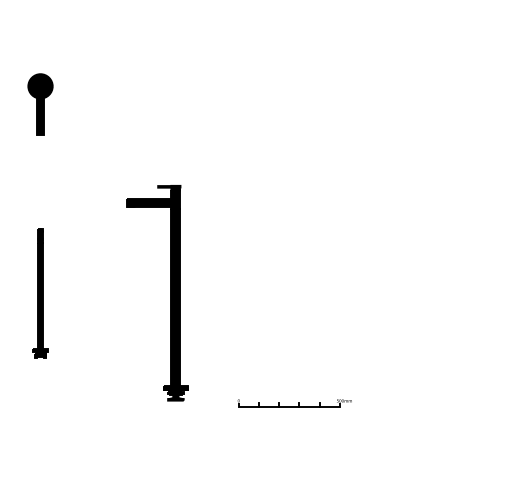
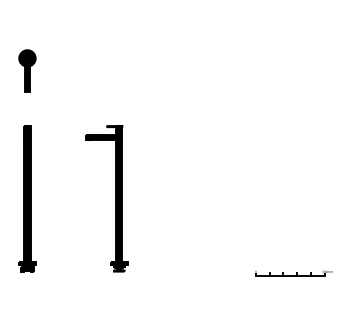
part: (40, 292) -> (27, 198), size x1.67
part: (294, 403) -> (293, 273), moved

